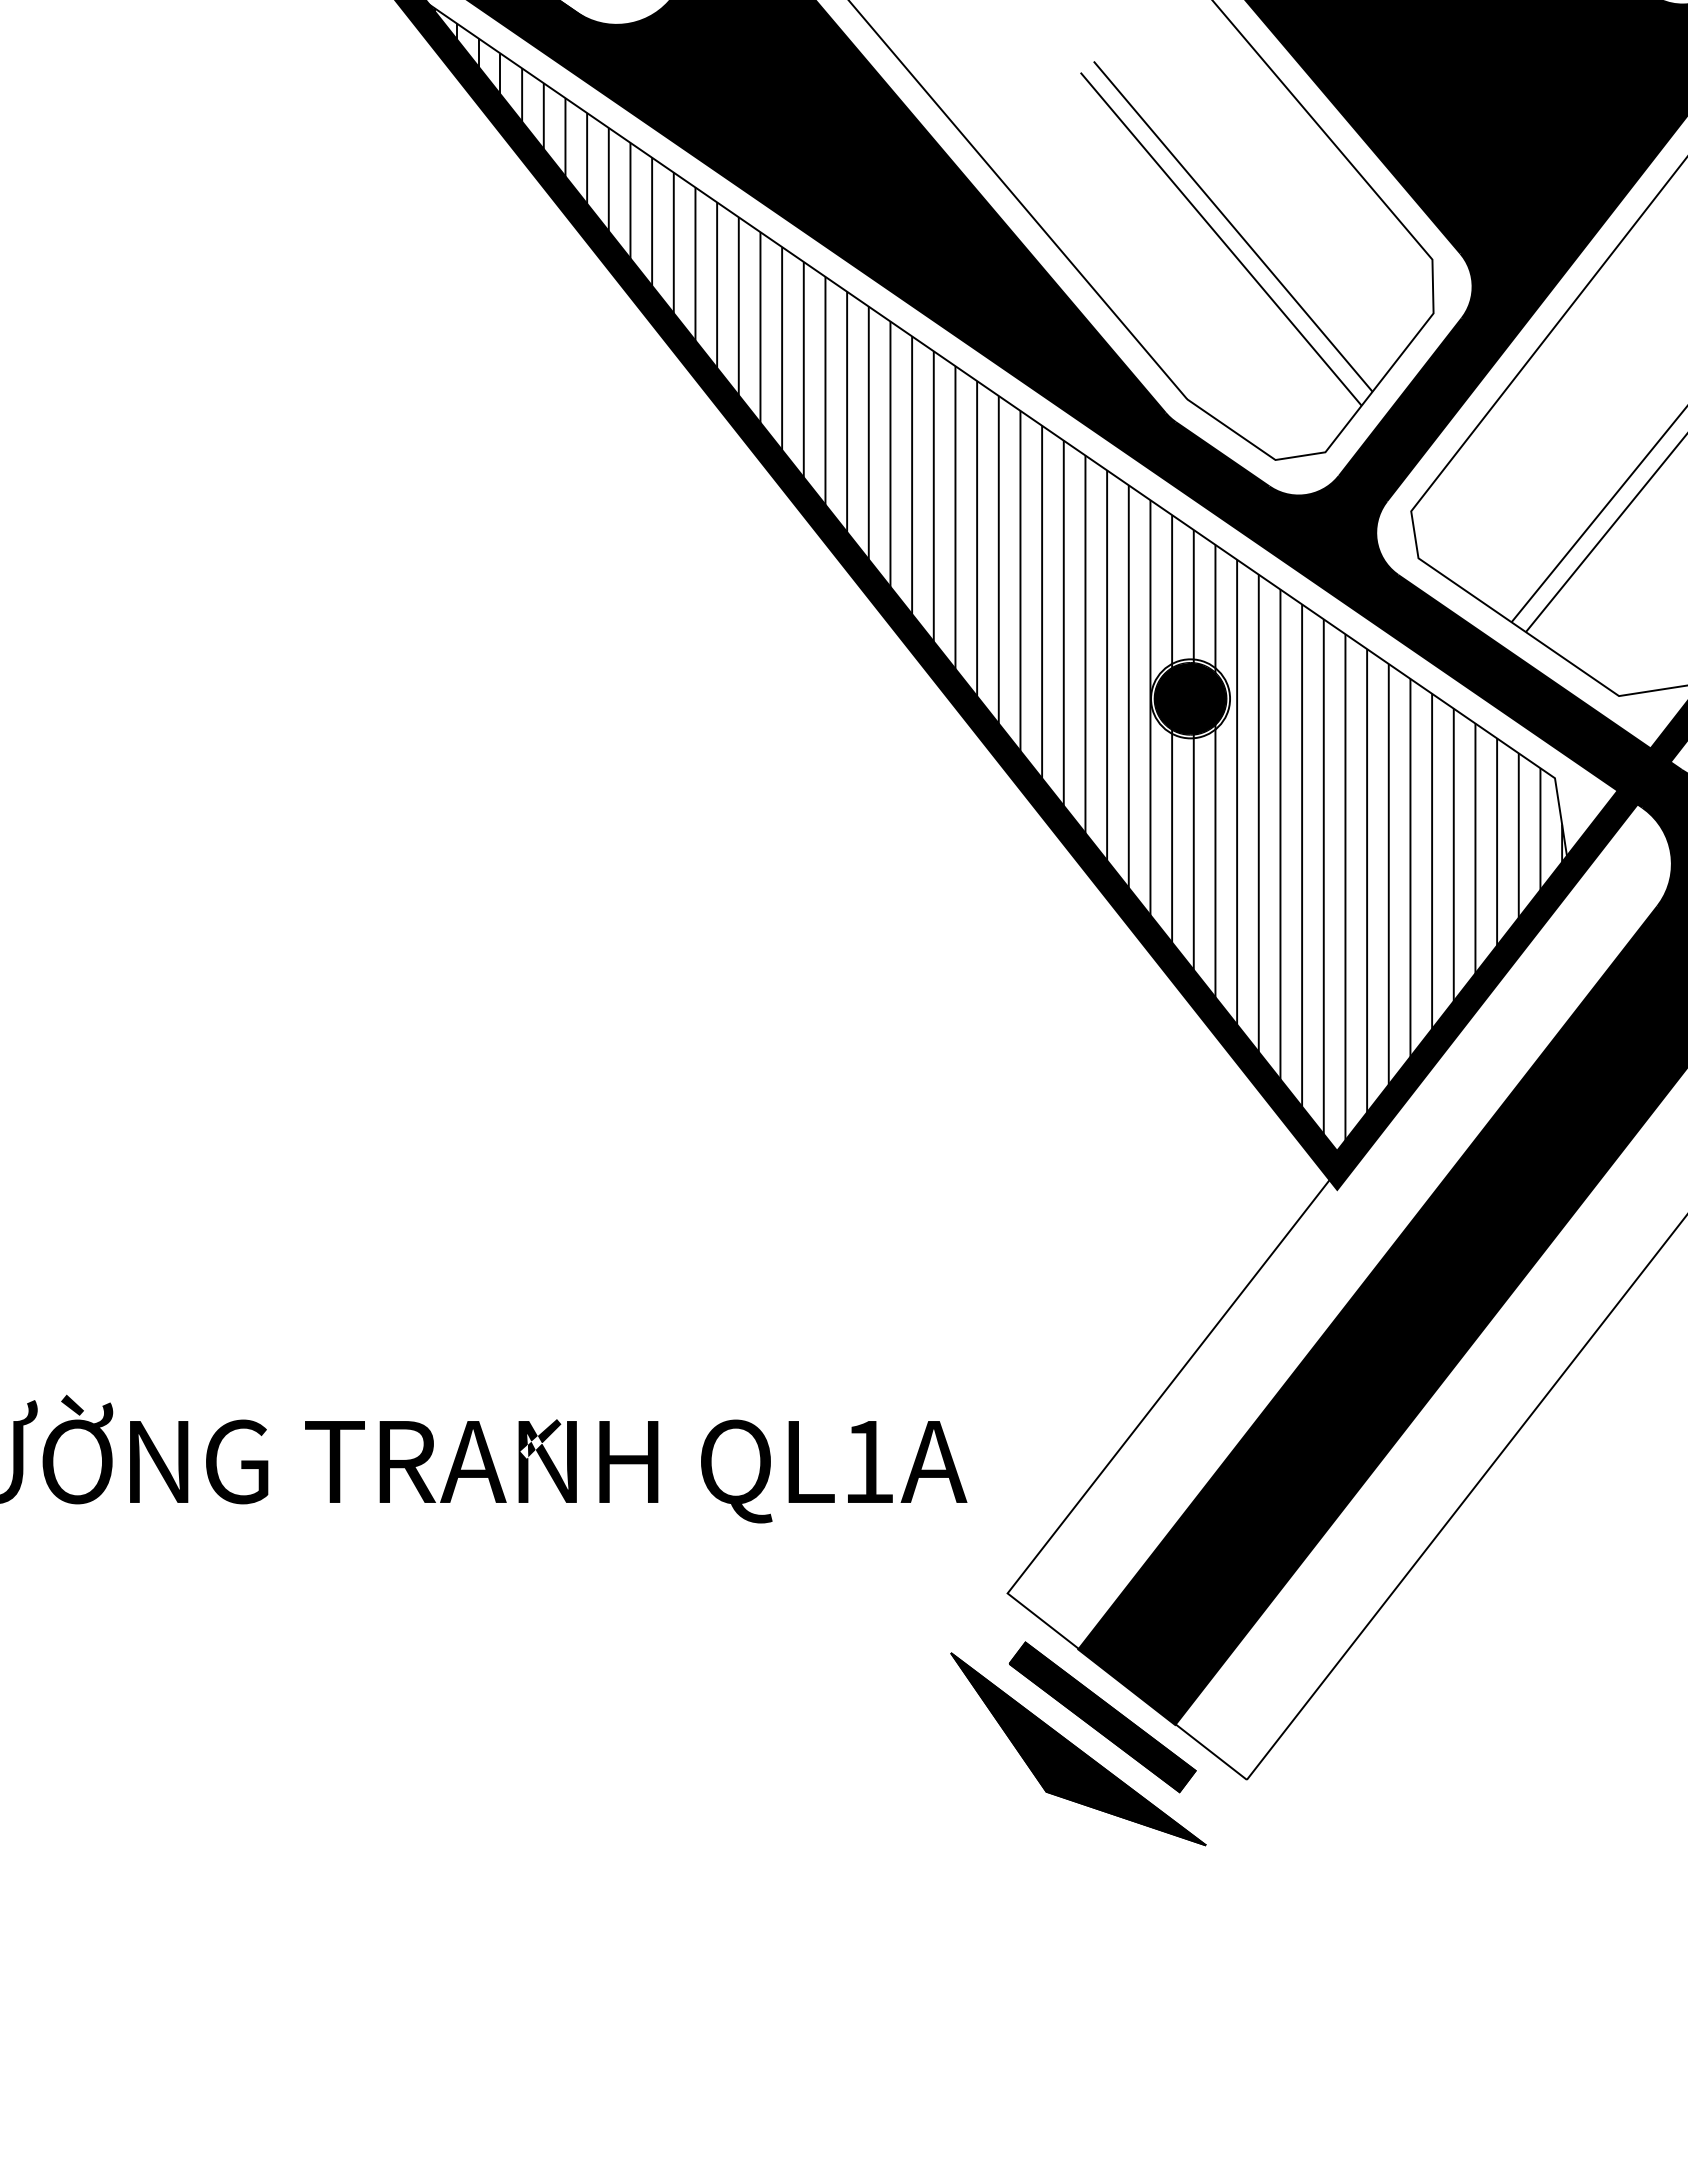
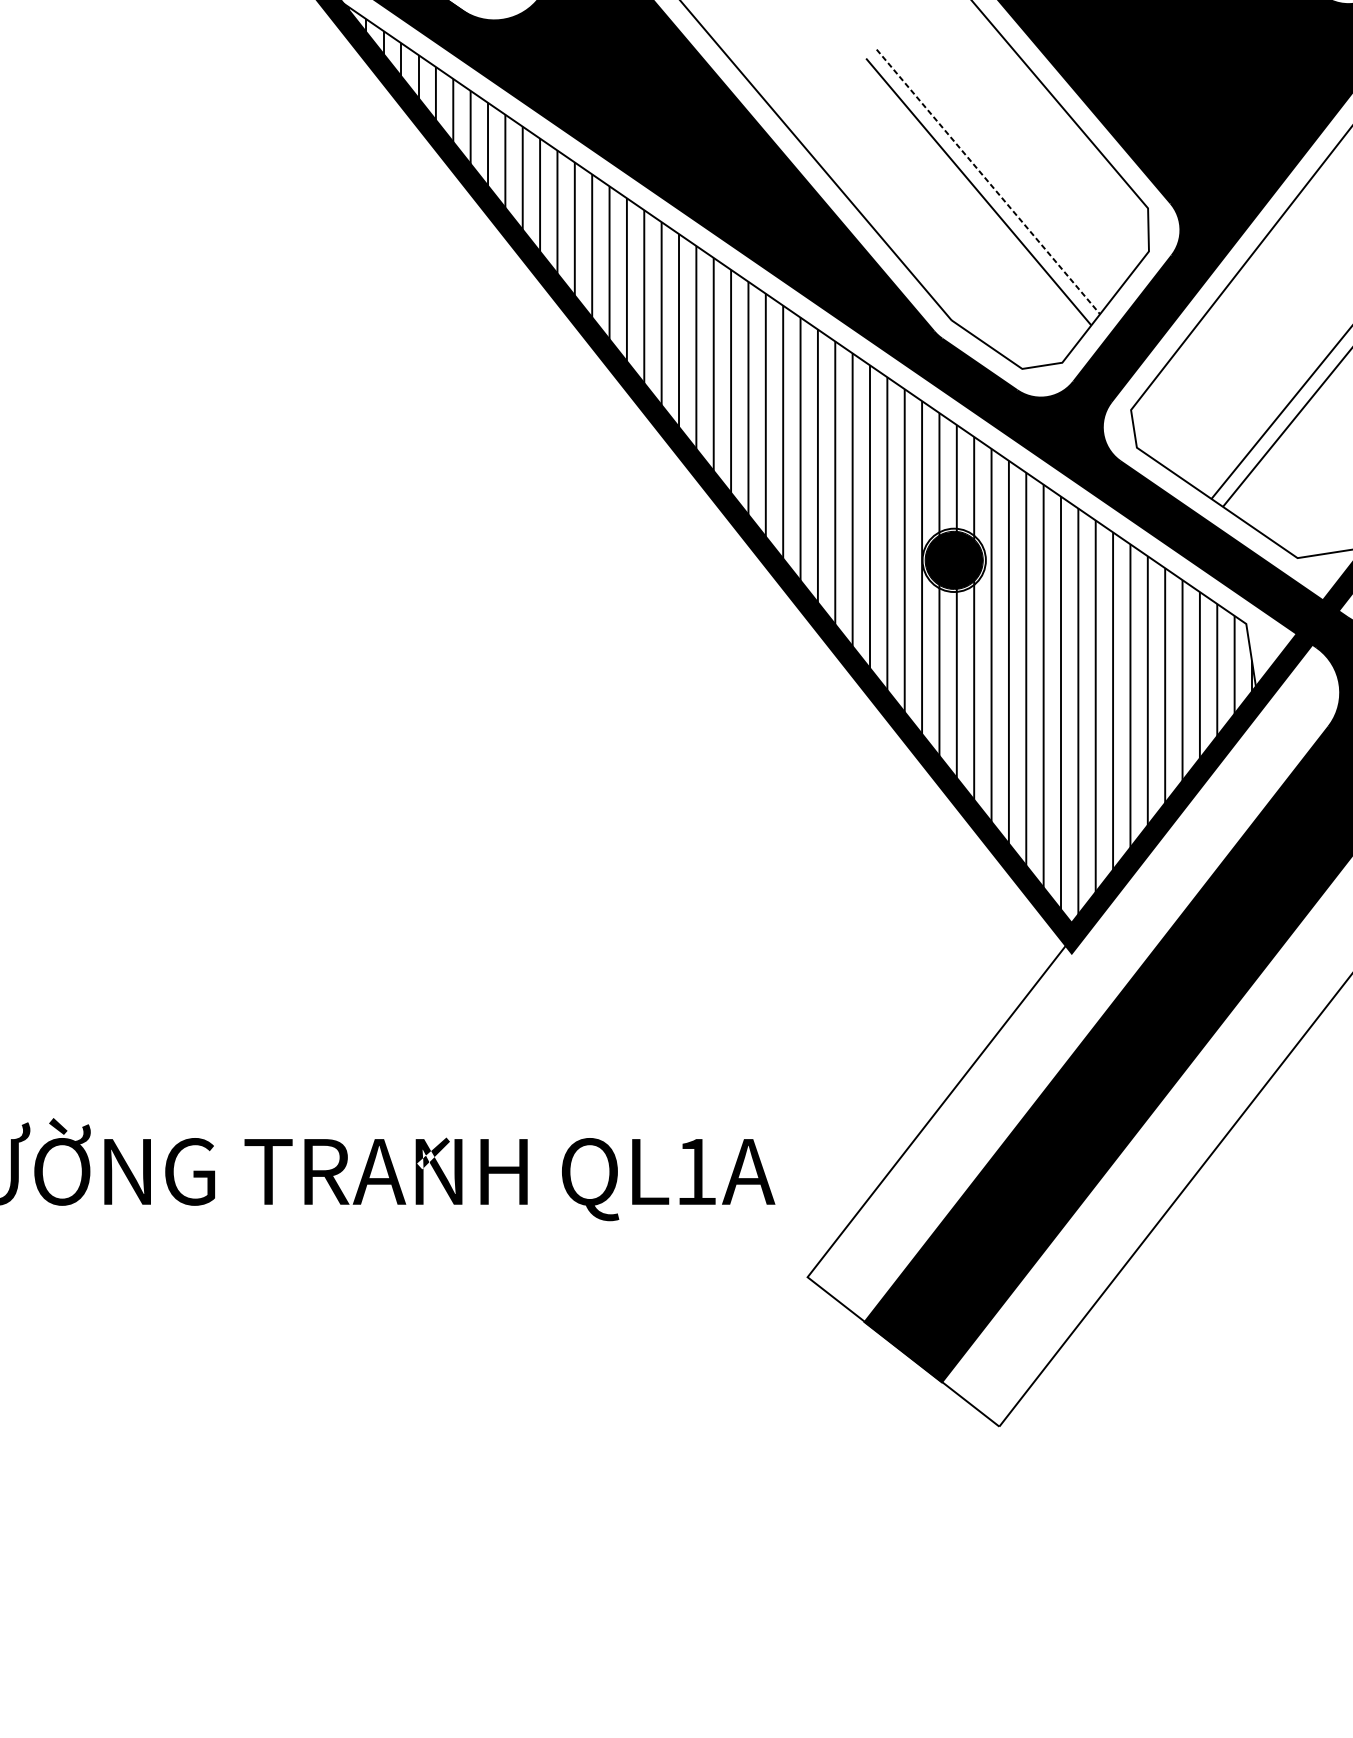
line: (1233, 227) -> (988, 182), solid -> dashed
part: (1078, 1743) -> (864, 1397), removed

